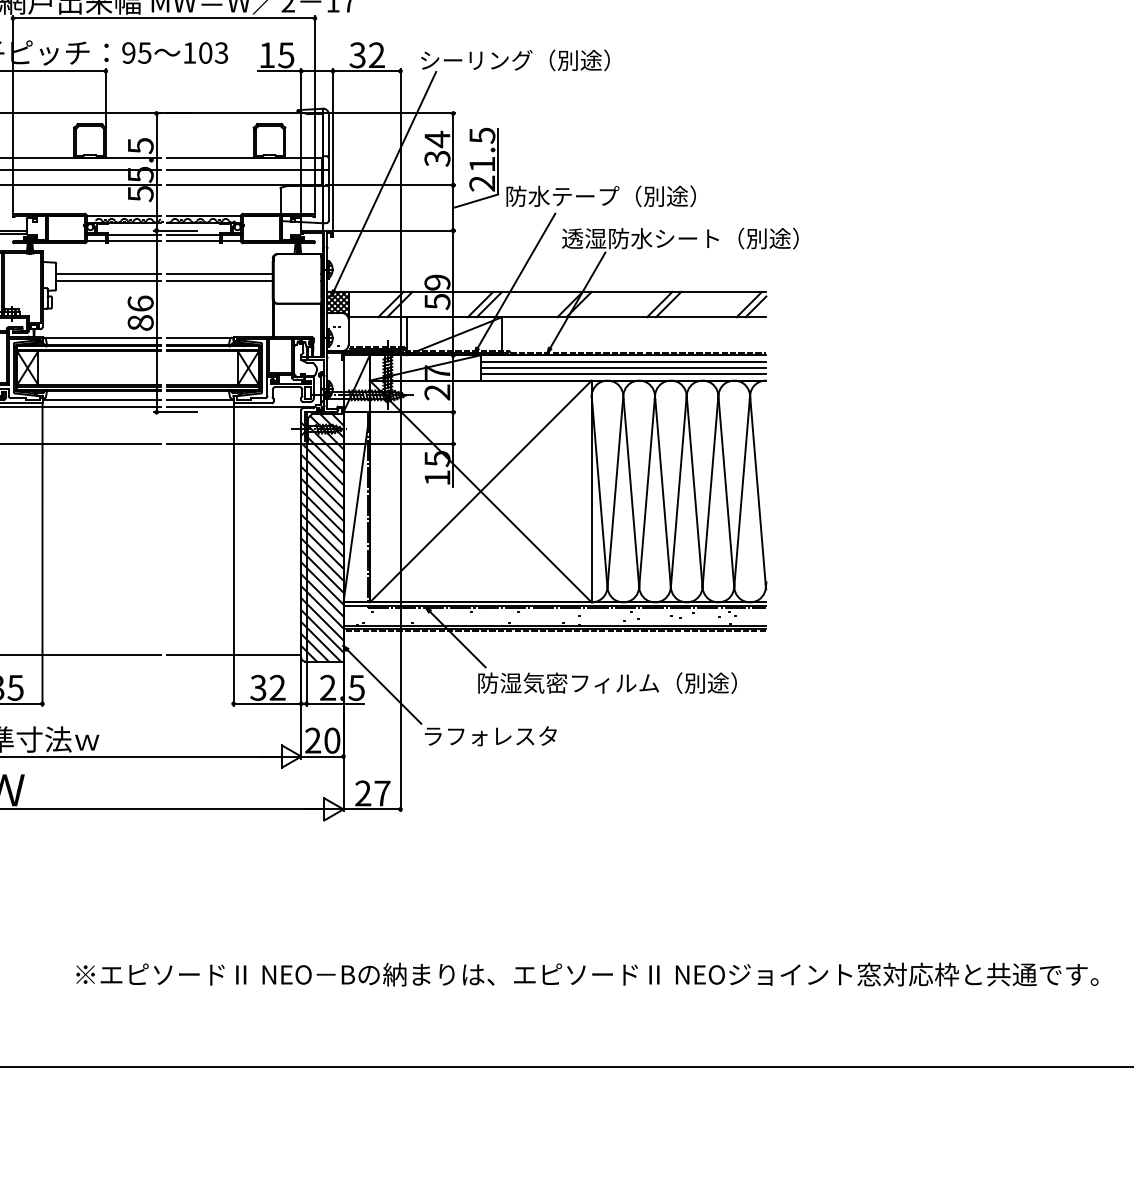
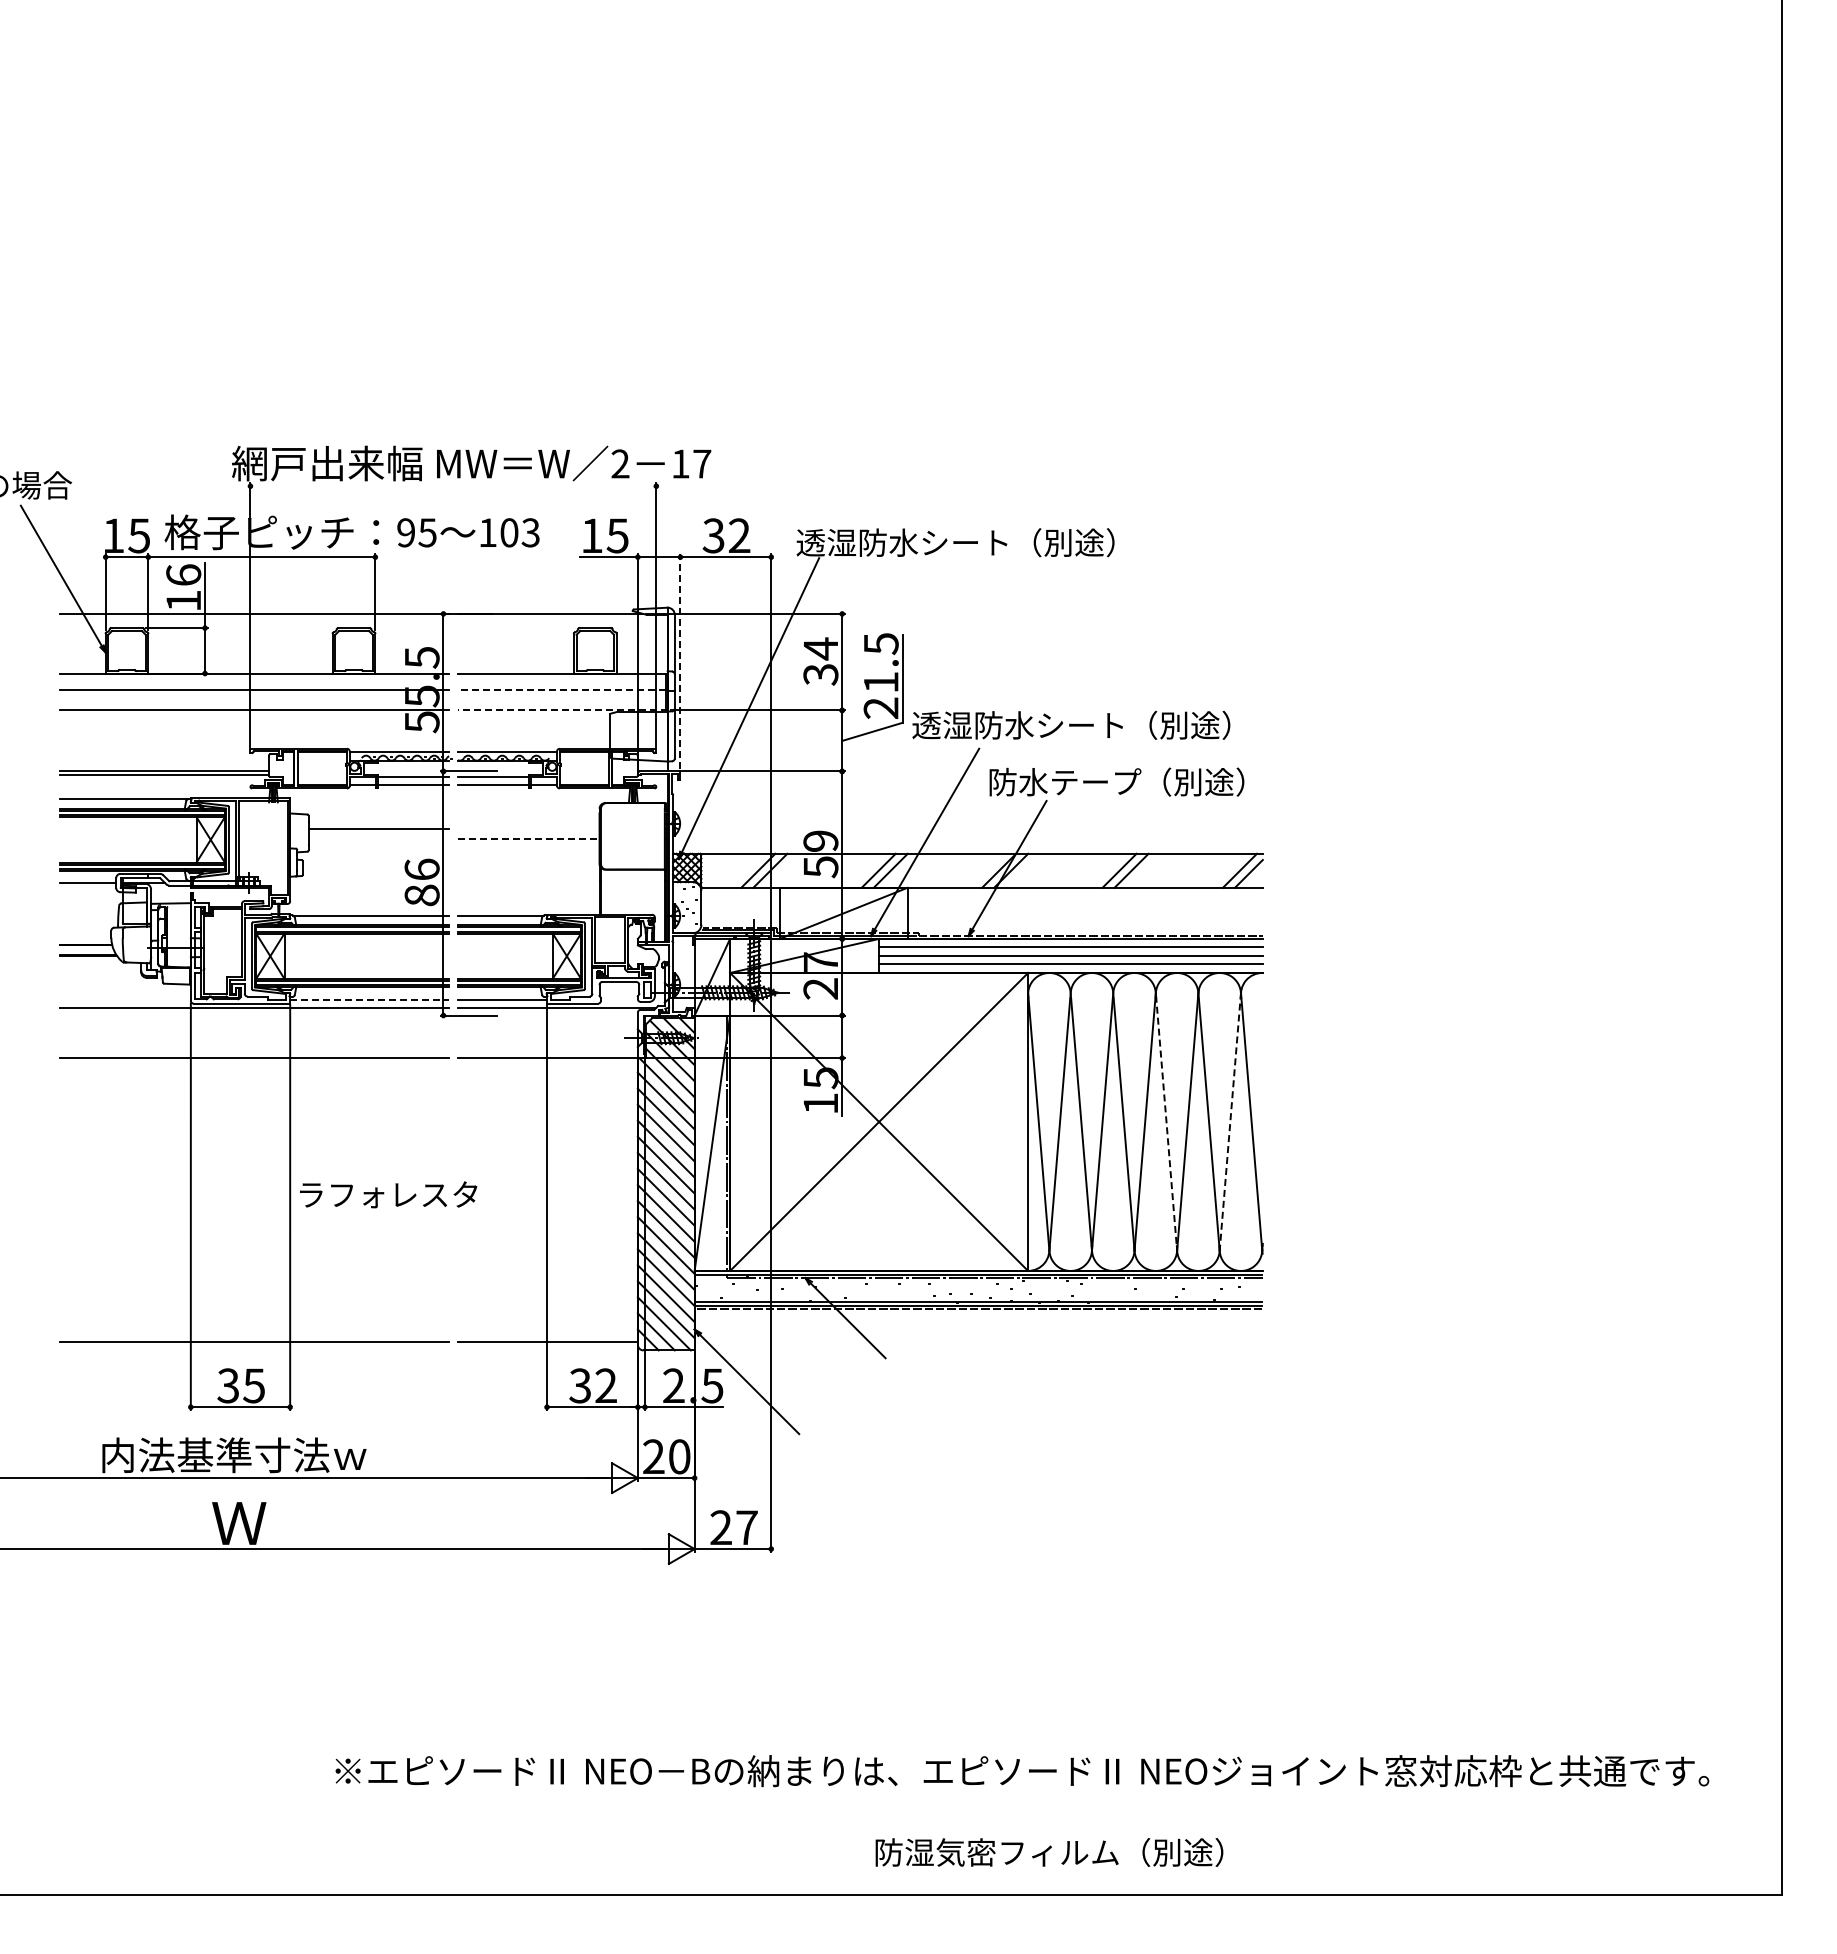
line: (164, 18) -> (453, 486), removed
text: (537, 60) -> (955, 542), シーリング（別途） -> 透湿防水シート（別途）
line: (332, 148) -> (680, 661), solid -> dashed
line: (244, 170) -> (561, 690), solid -> dashed
line: (245, 185) -> (562, 710), solid -> dashed
text: (623, 195) -> (1071, 724), 防水テープ（別途） -> 透湿防水シート（別途）
text: (680, 238) -> (1147, 781), 透湿防水シート（別途） -> 防水テープ（別途）
line: (219, 273) -> (528, 829), removed
line: (108, 280) -> (378, 838), removed
line: (219, 280) -> (528, 838), solid -> dashed
line: (102, 400) -> (370, 999), solid -> dashed
line: (742, 491) -> (1230, 1121), solid -> dashed
line: (694, 492) -> (1166, 1123), solid -> dashed
text: (607, 683) -> (1049, 1852), moved
text: (490, 736) -> (388, 1194), moved

